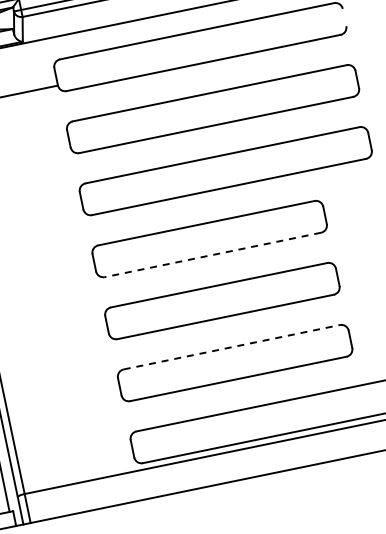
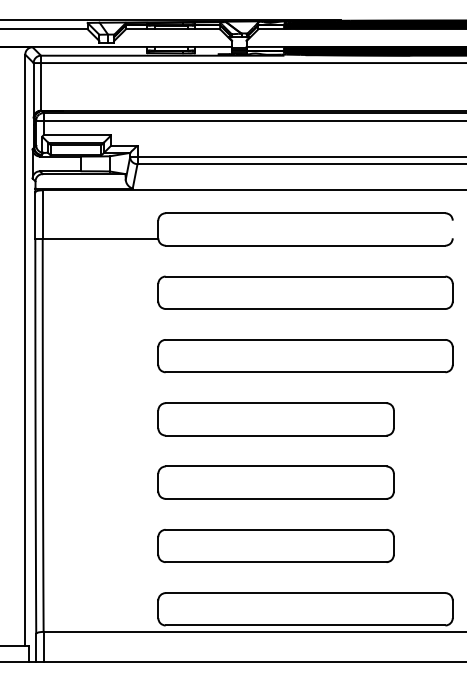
line: (212, 254) -> (275, 435), dashed -> solid
line: (232, 346) -> (276, 529), dashed -> solid

